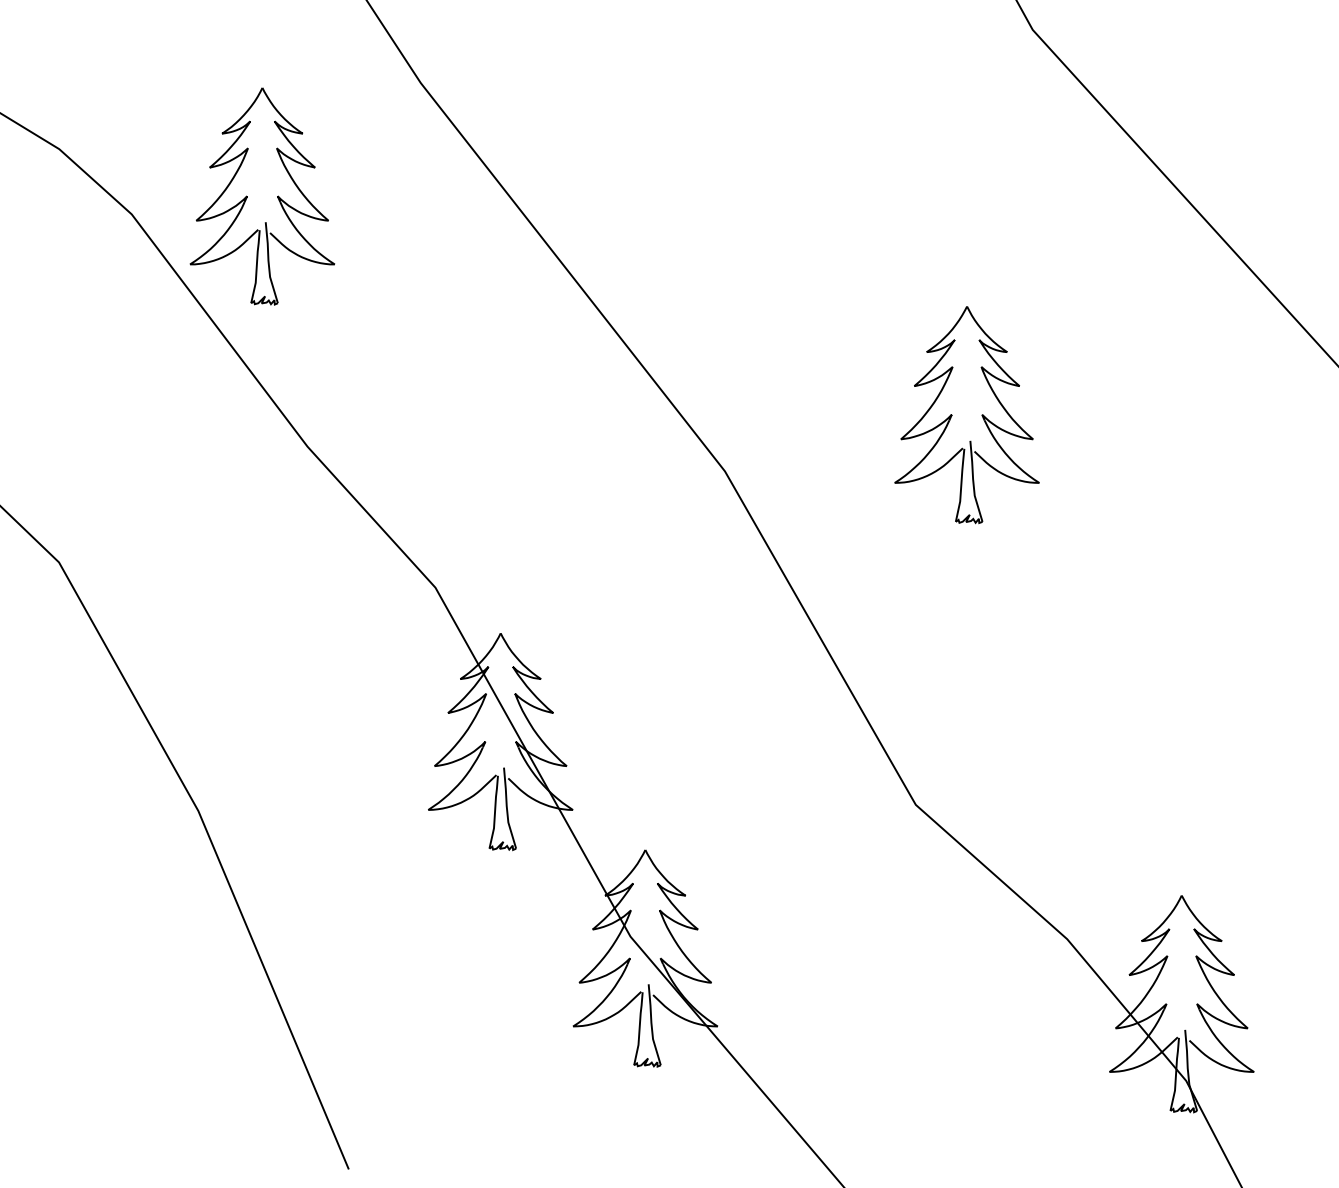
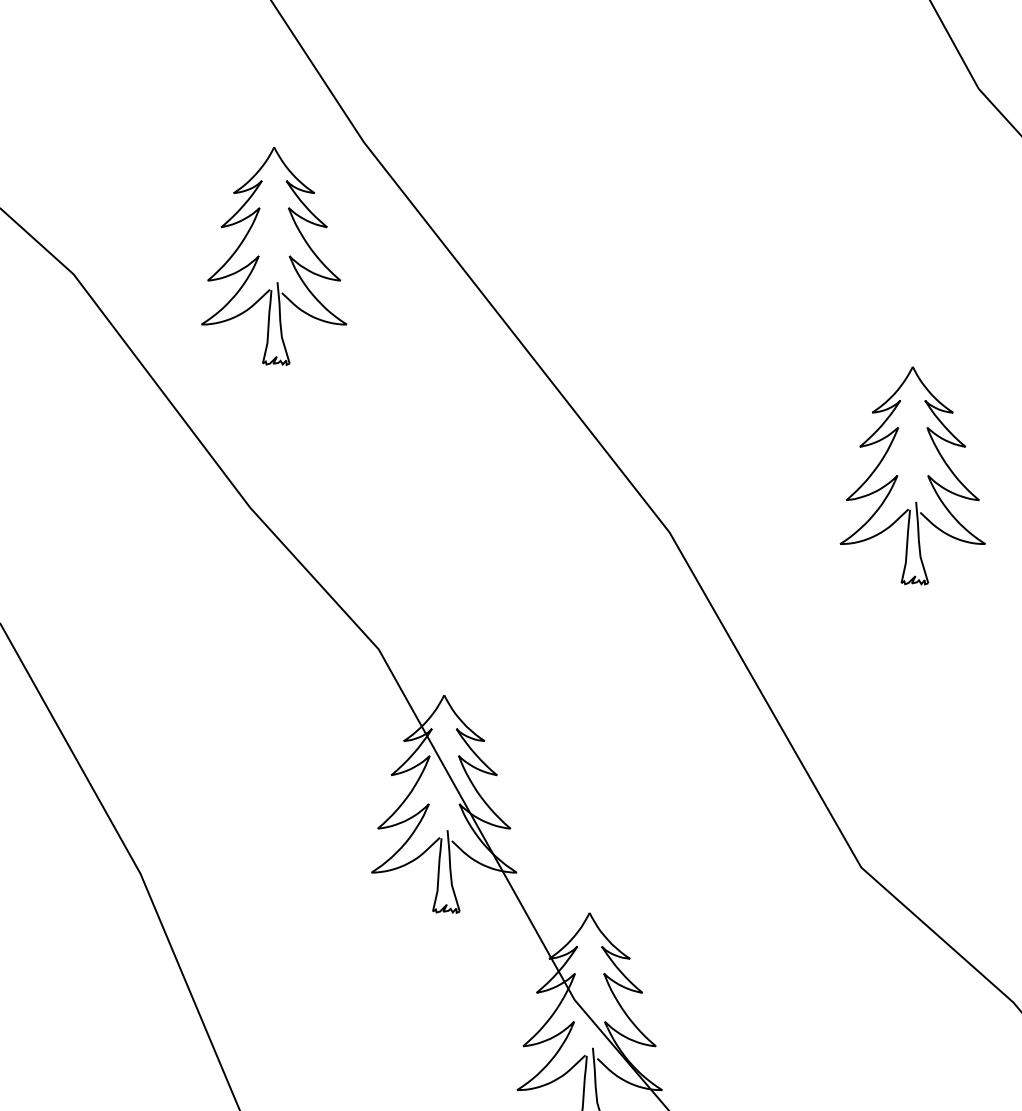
part: (247, 196) -> (259, 256), moved

